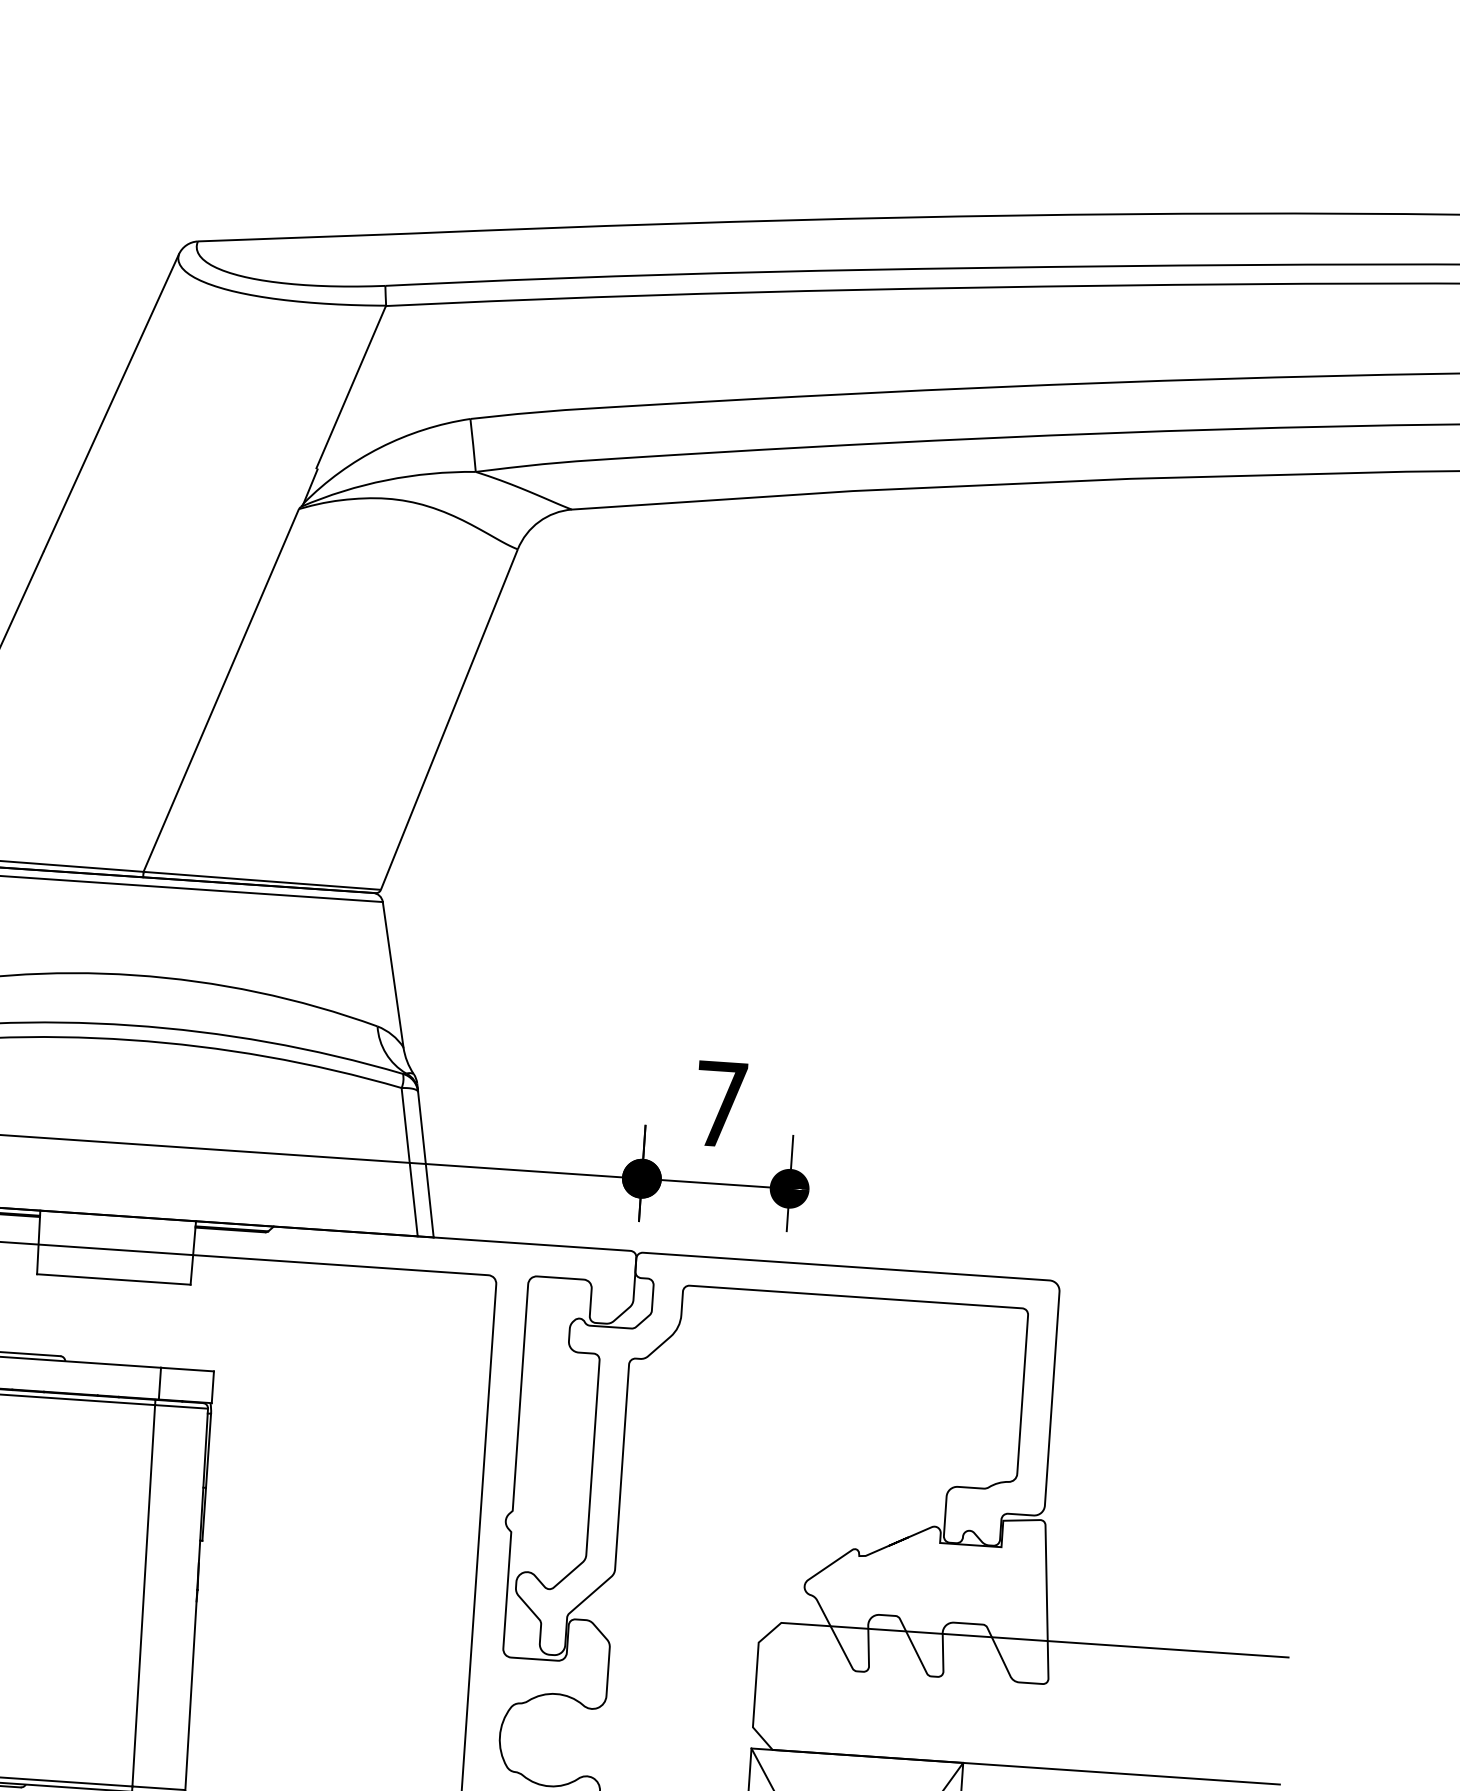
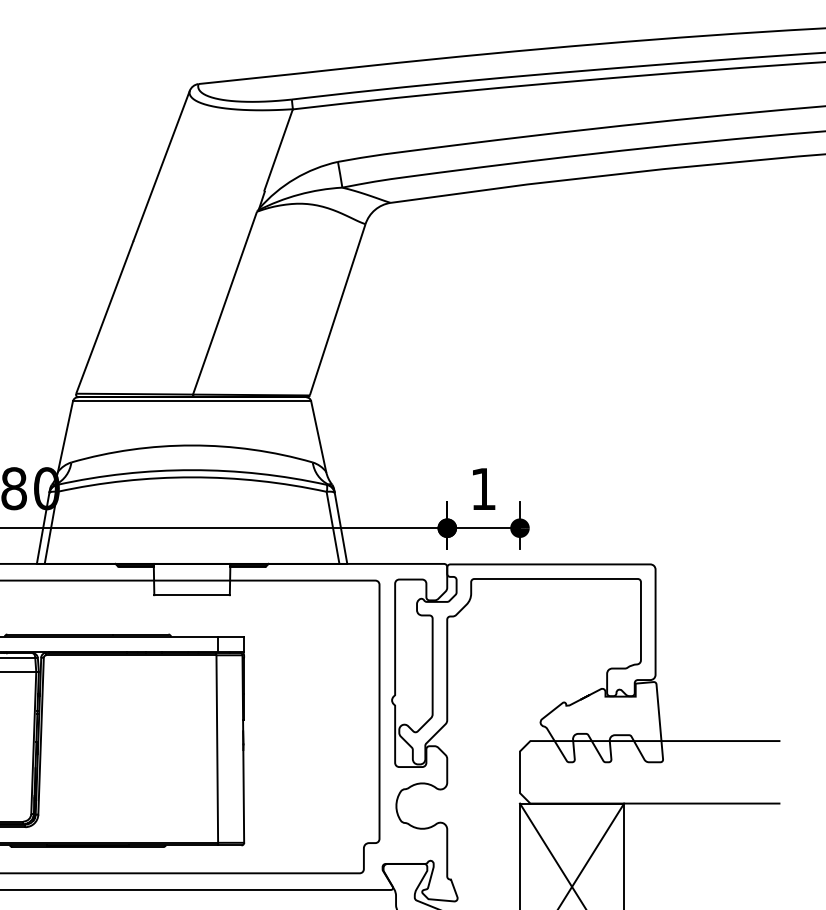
text: (720, 1103) -> (483, 488), 7 -> 1

